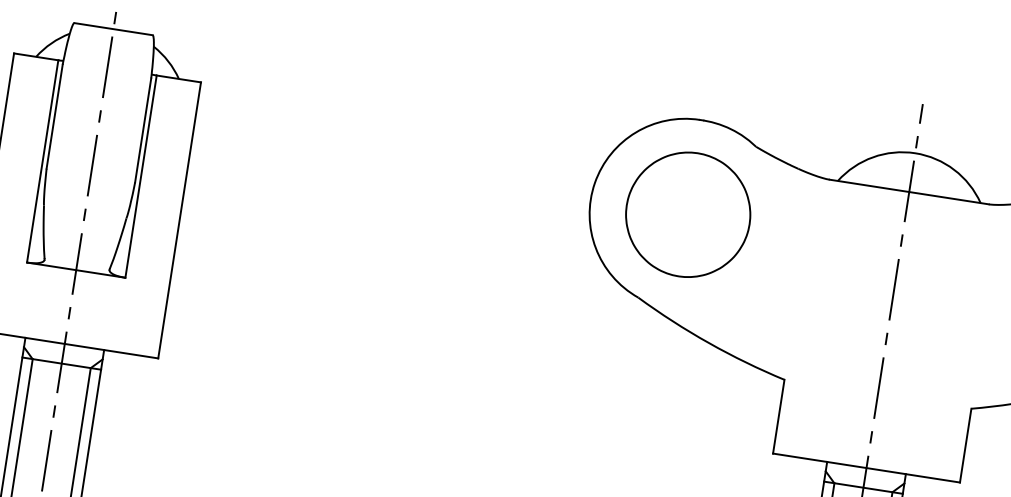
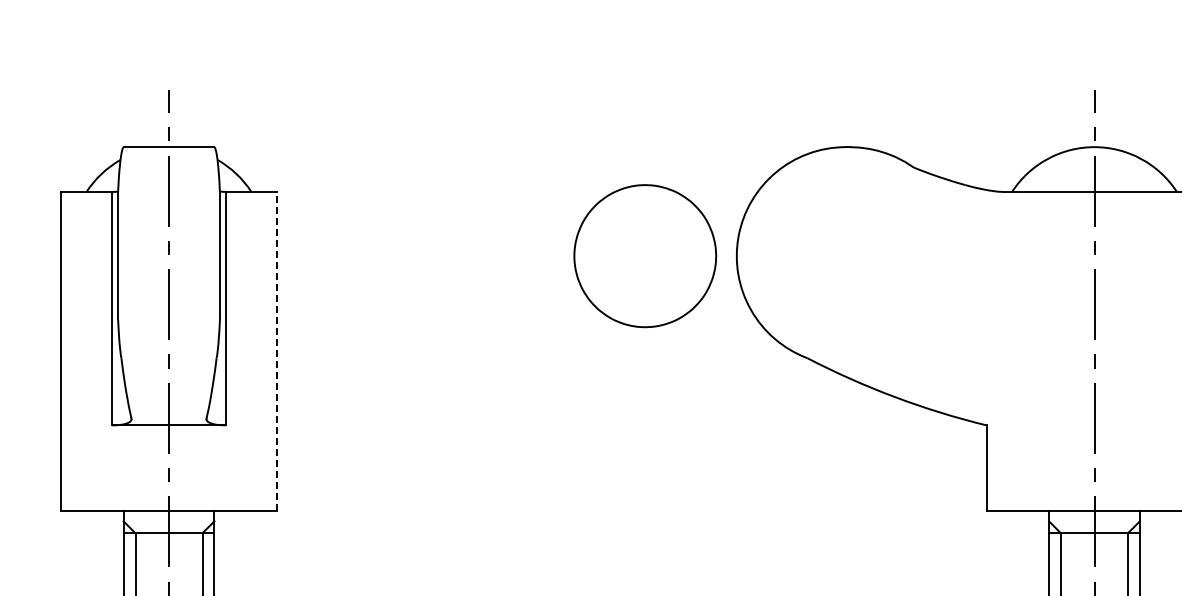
part: (688, 215) -> (645, 256), moved
line: (179, 219) -> (276, 350), solid -> dashed

